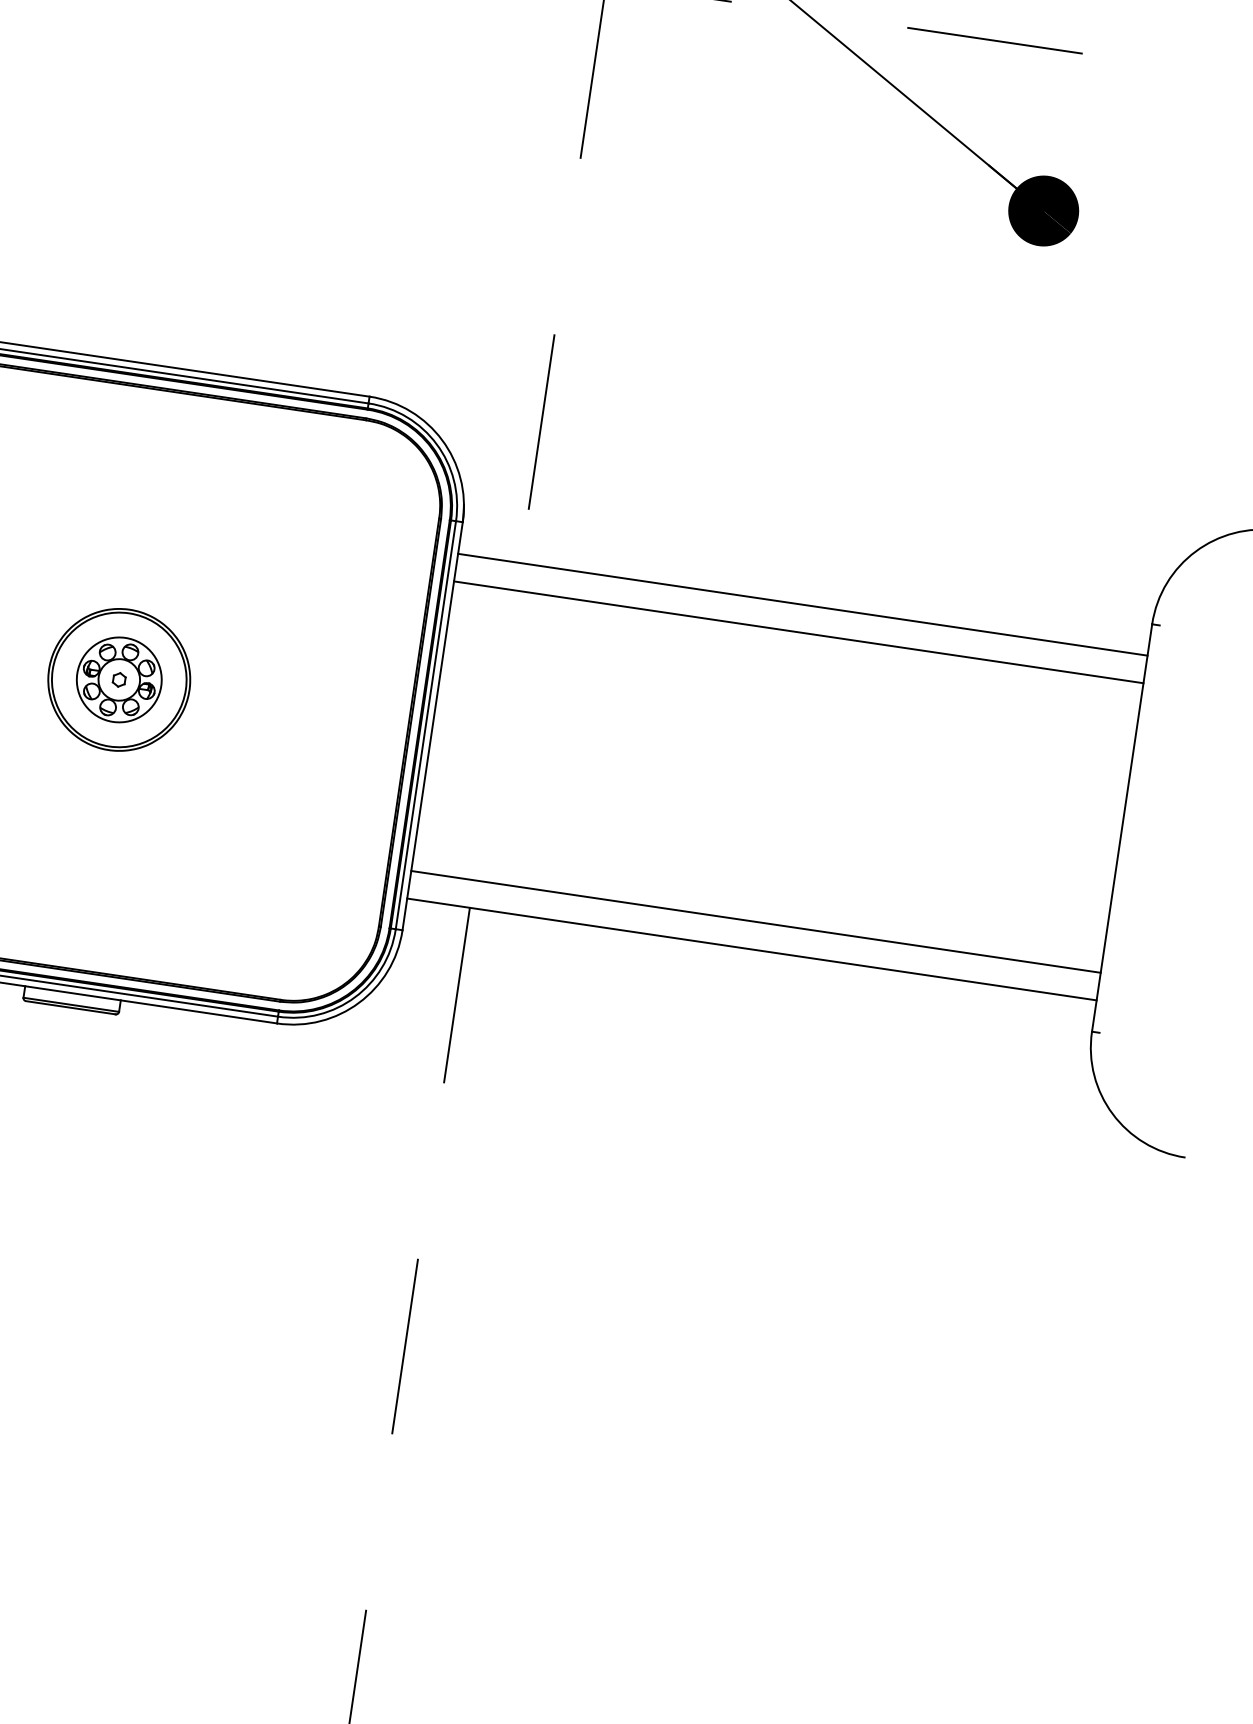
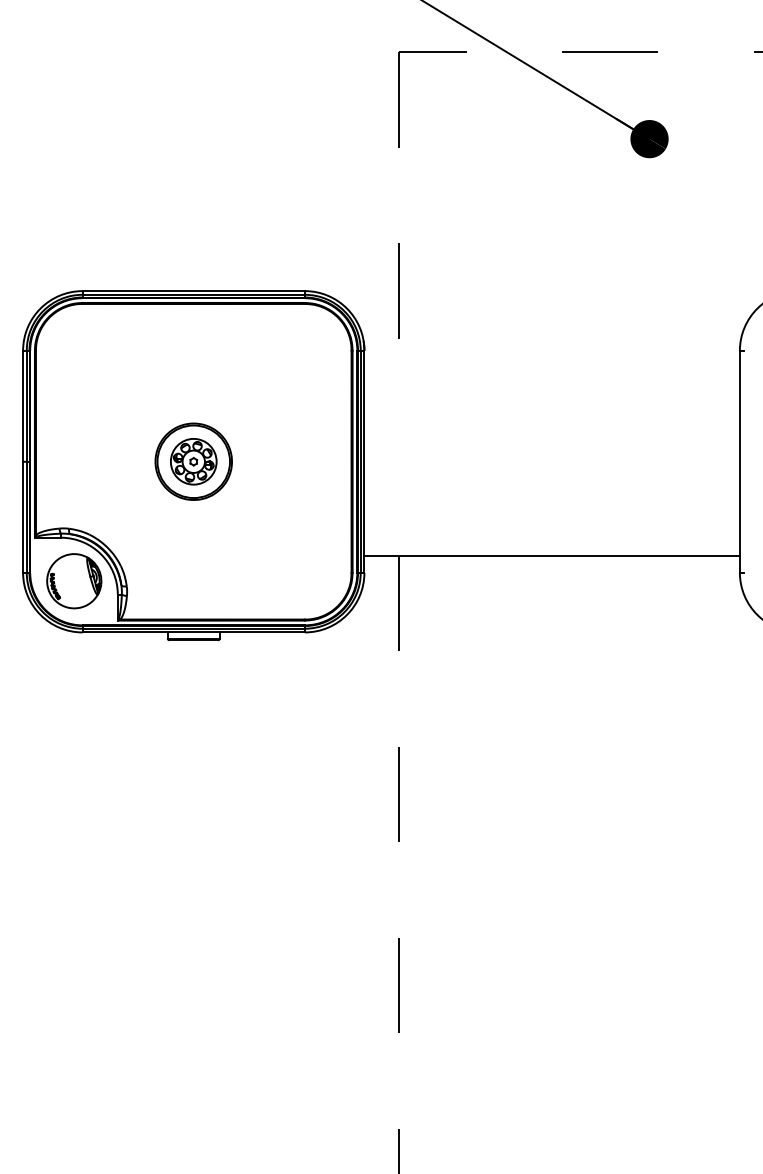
line: (801, 603) -> (551, 367), removed
line: (797, 631) -> (551, 382), removed
line: (754, 921) -> (551, 540), removed

